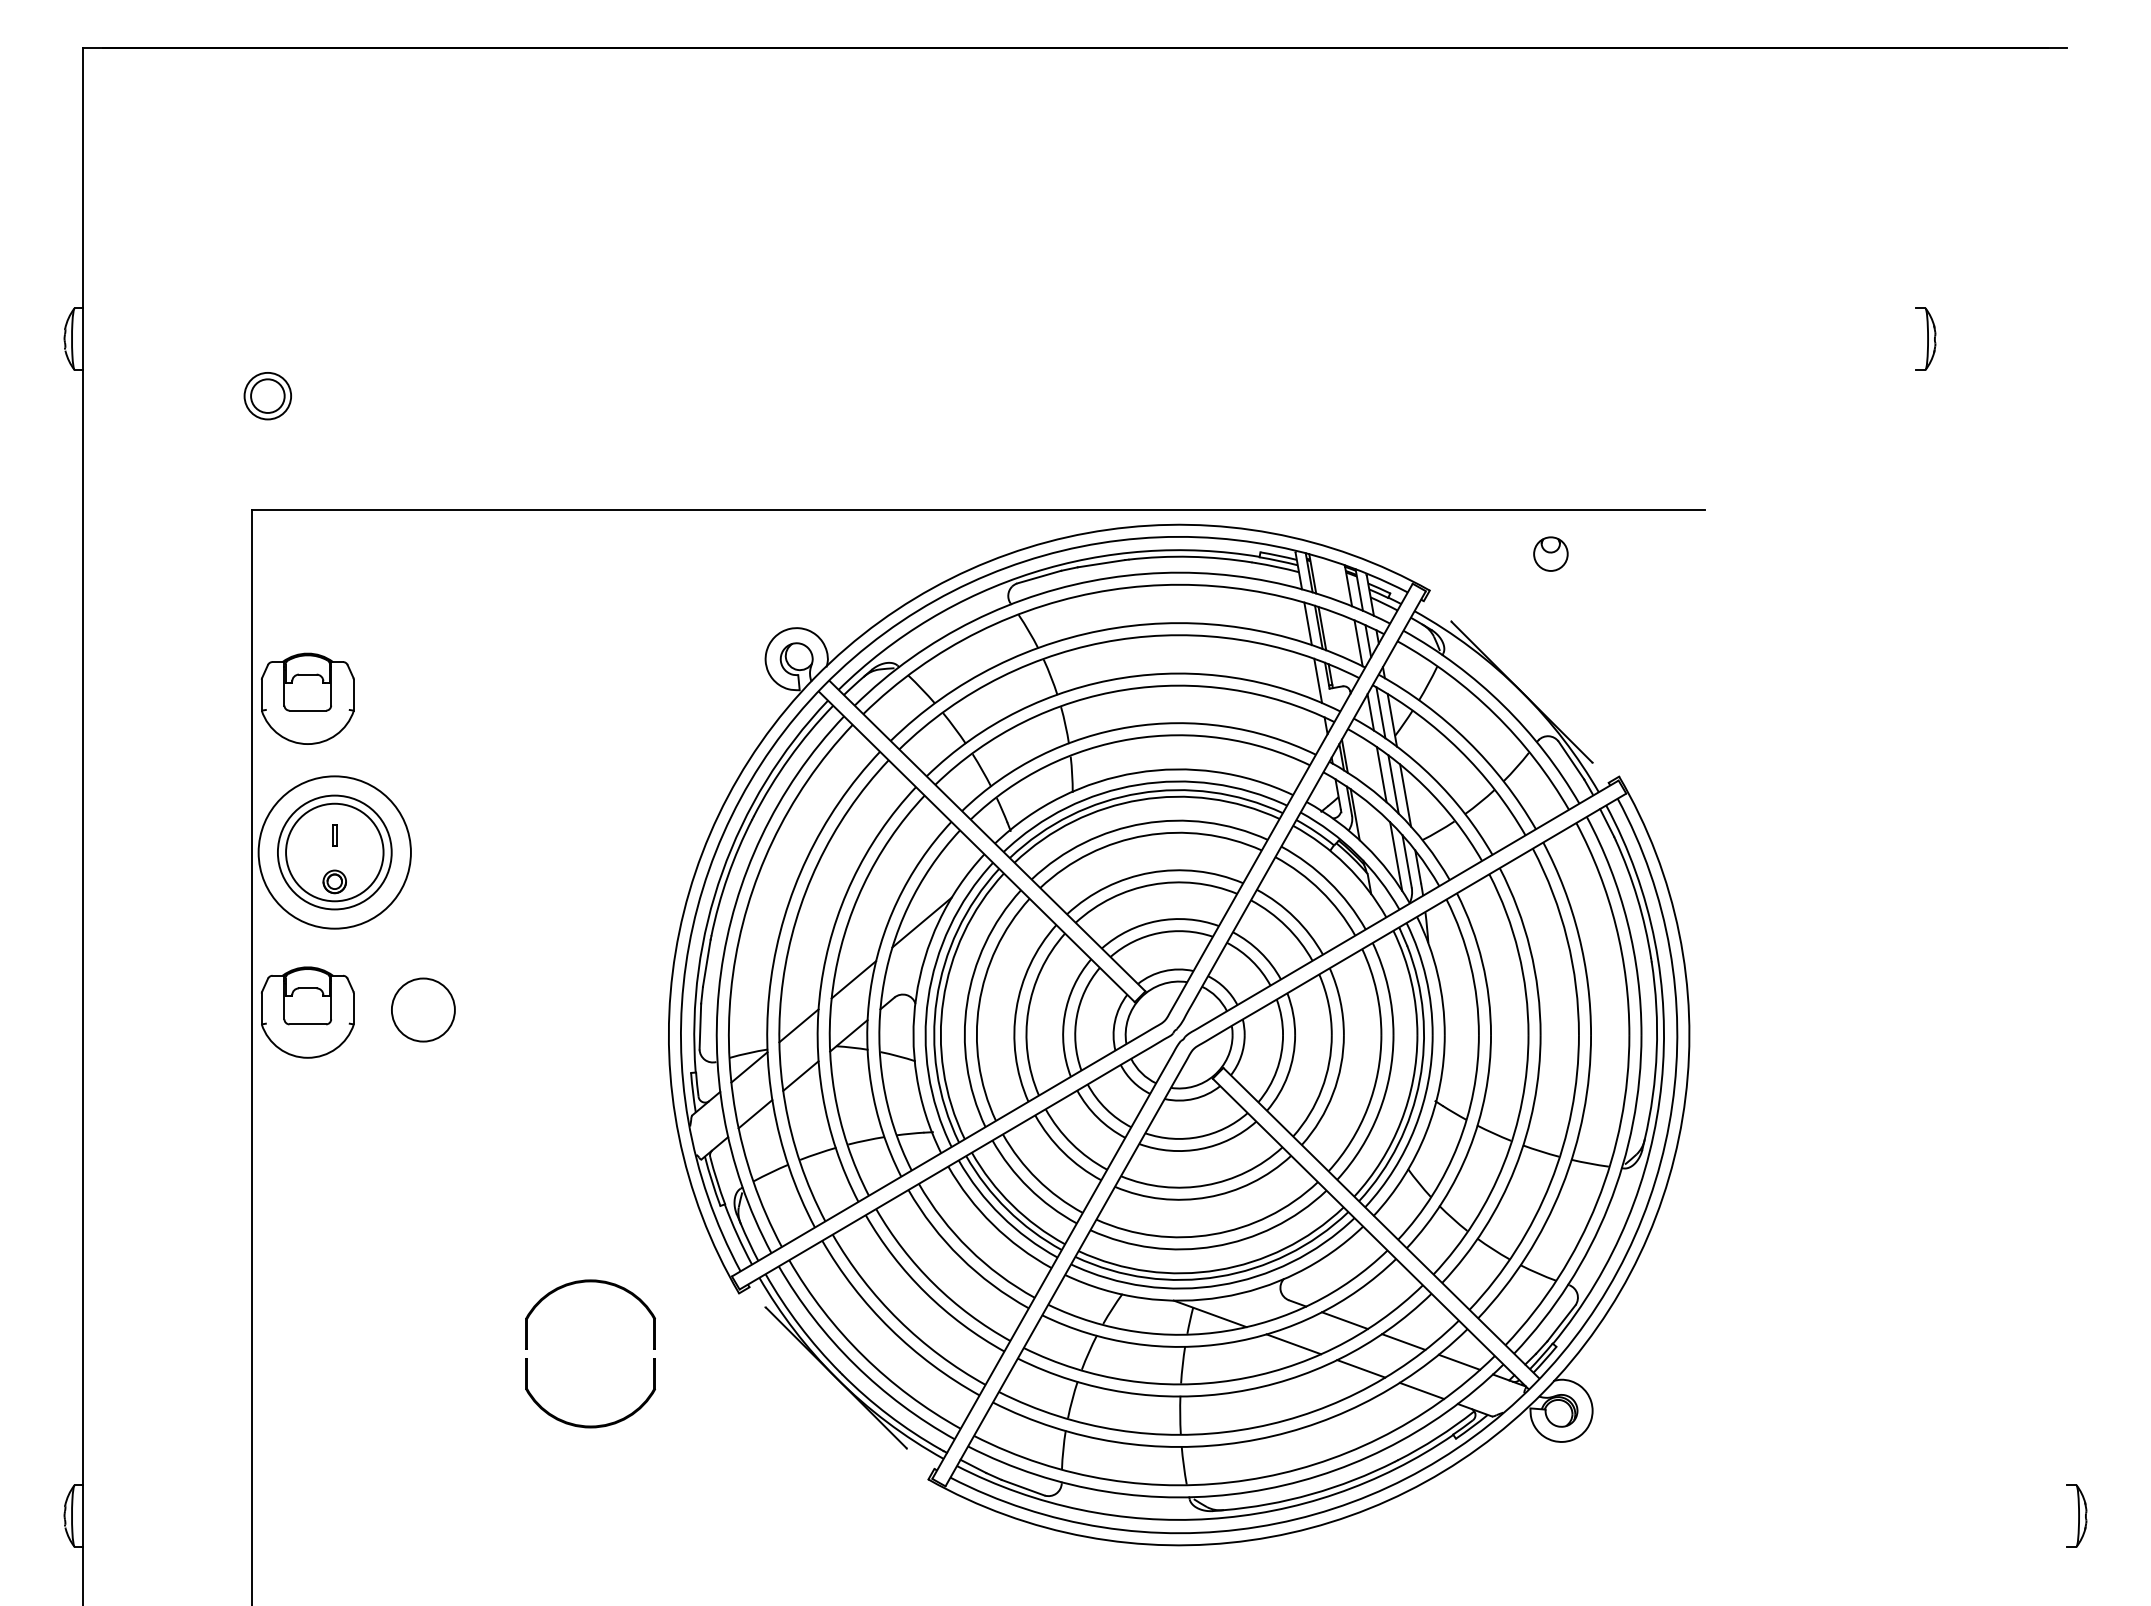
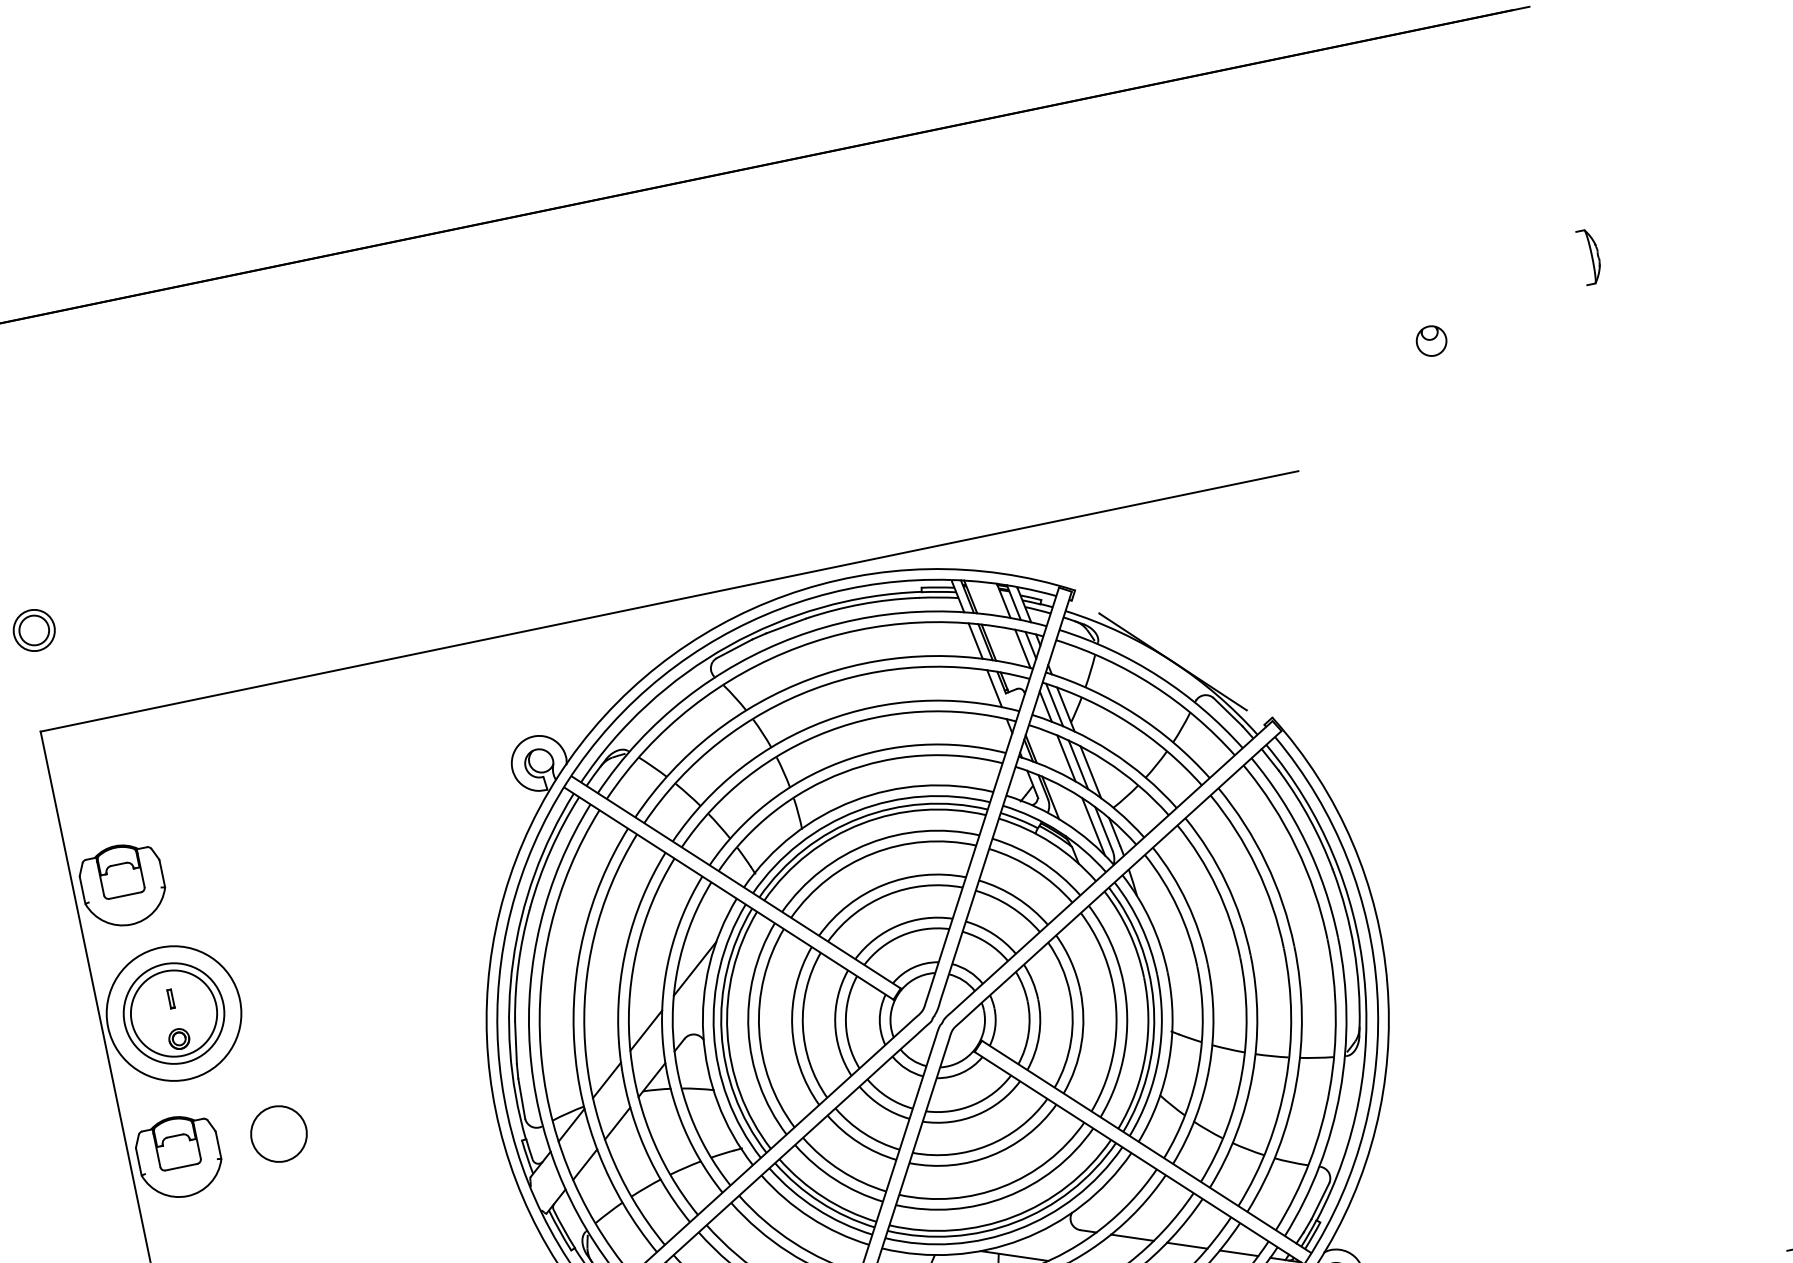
part: (1925, 338) -> (1589, 256), moved
part: (1550, 553) -> (1431, 340), moved

